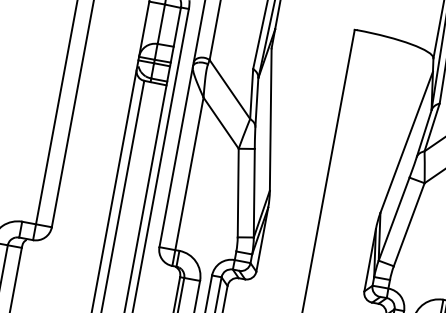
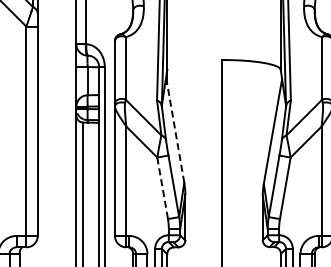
line: (270, 118) -> (175, 132), solid -> dashed
line: (237, 193) -> (162, 188), solid -> dashed

